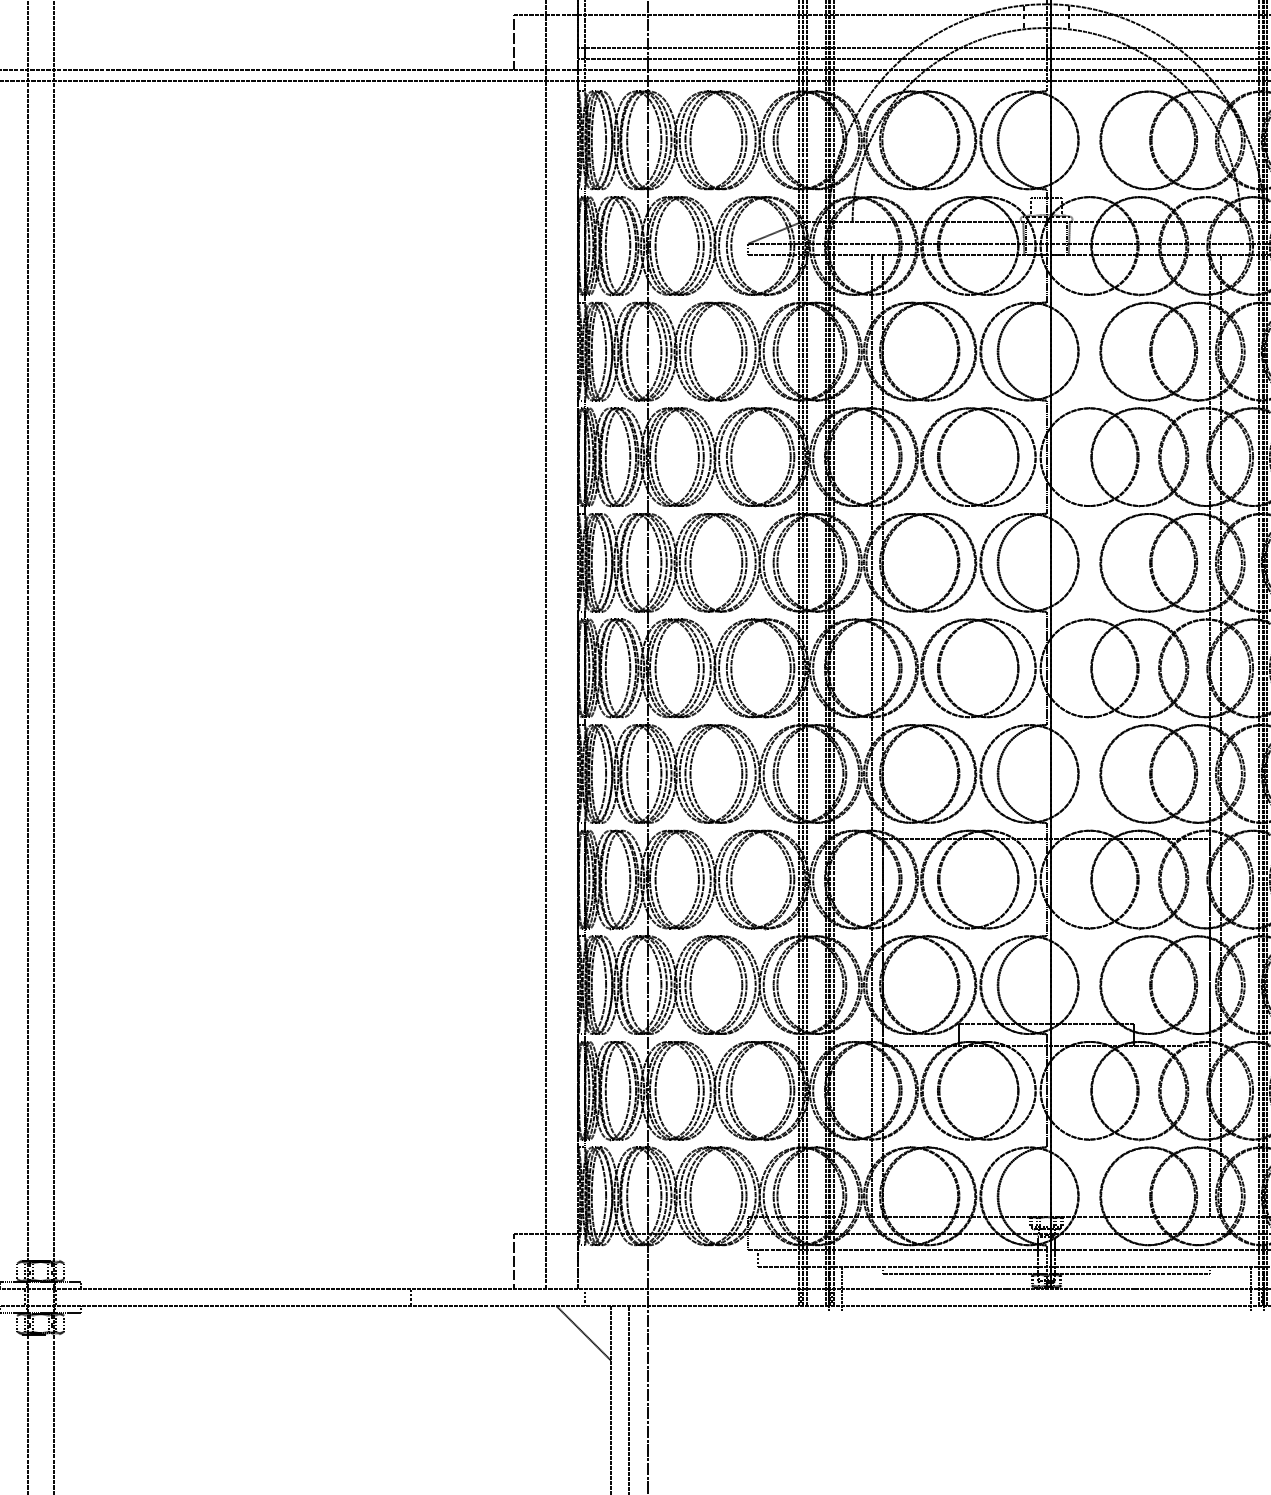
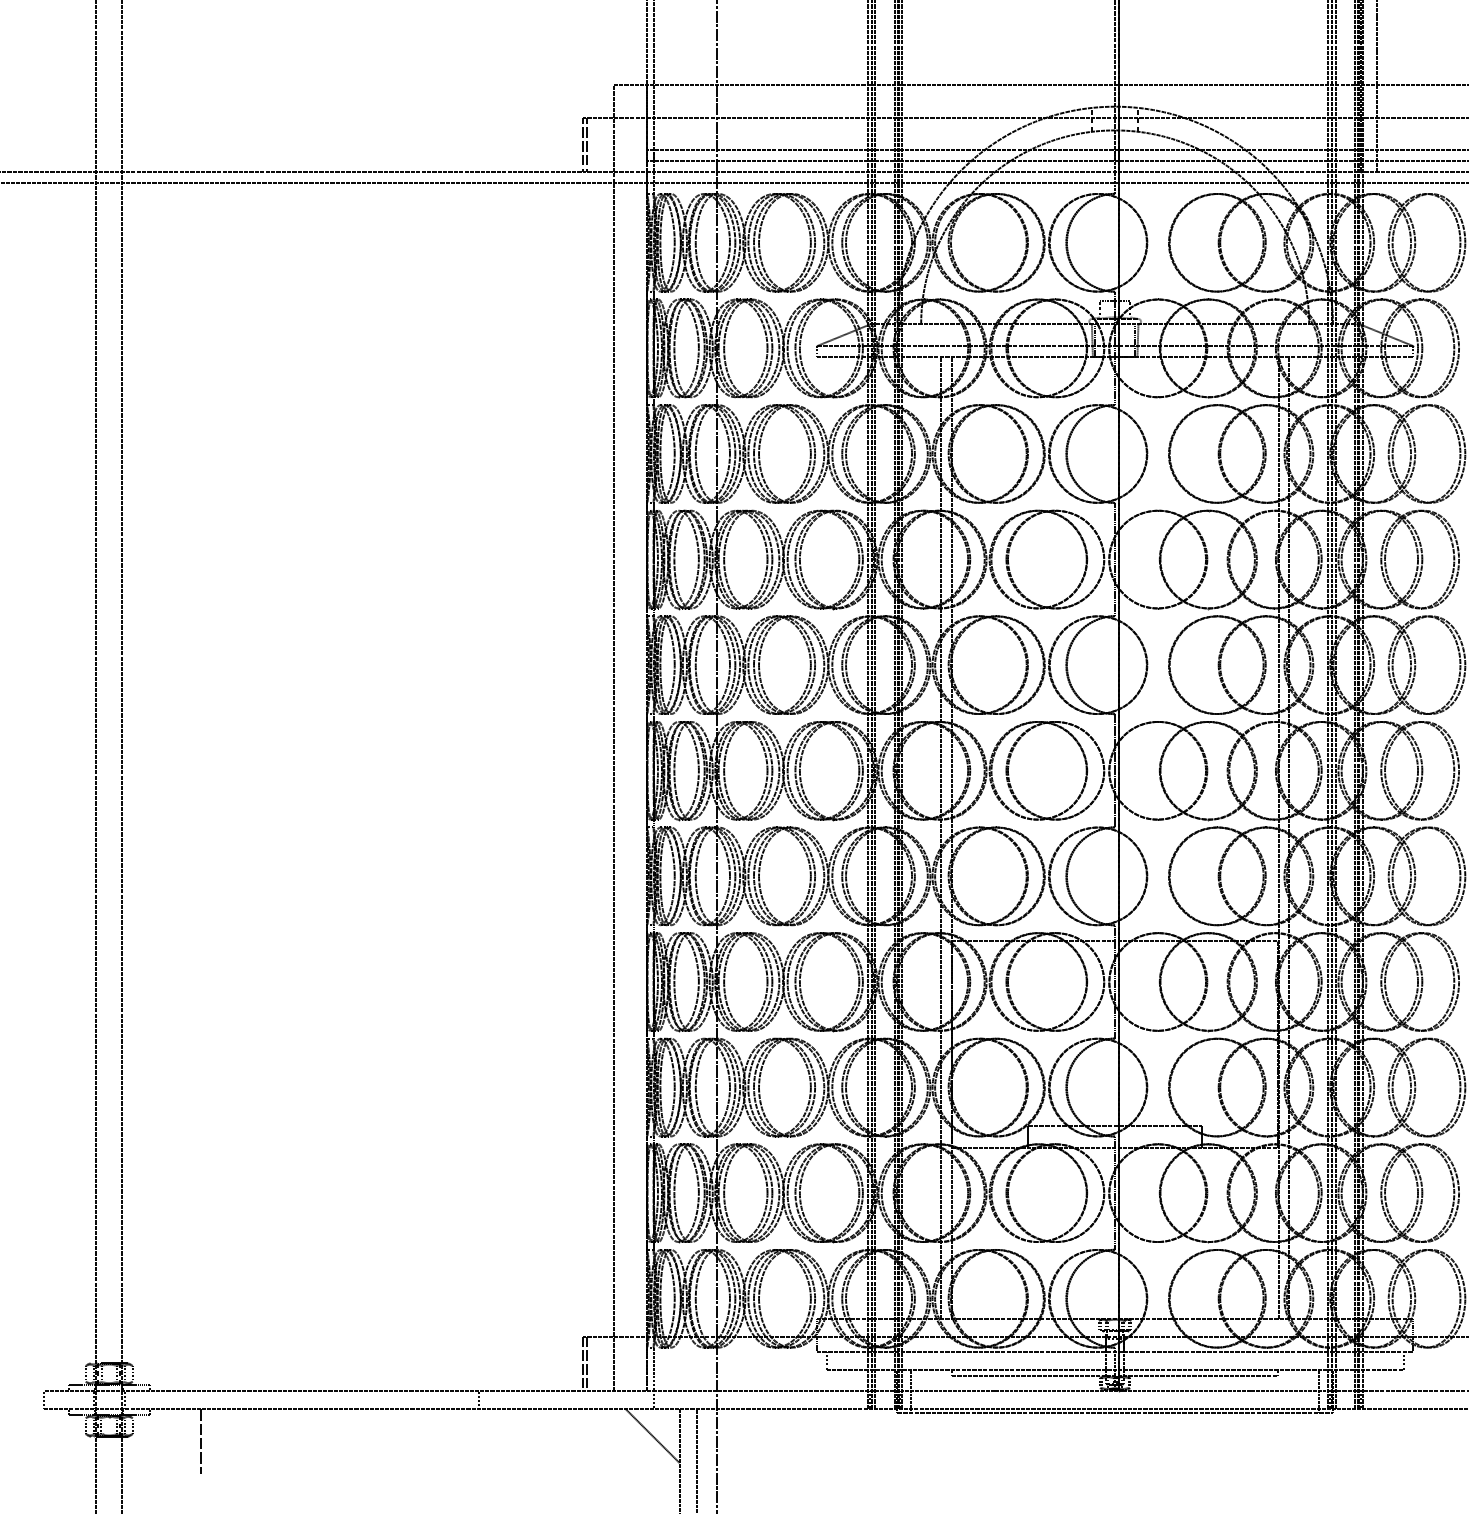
line: (518, 42) -> (587, 144), added
line: (518, 1261) -> (587, 1363), added
line: (584, 1266) -> (653, 1368), added
line: (1045, 1311) -> (1114, 1413), added
line: (131, 1339) -> (200, 1441), added

